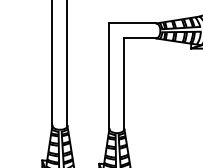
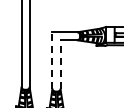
line: (109, 75) -> (52, 60), solid -> dashed
line: (124, 83) -> (60, 64), solid -> dashed

